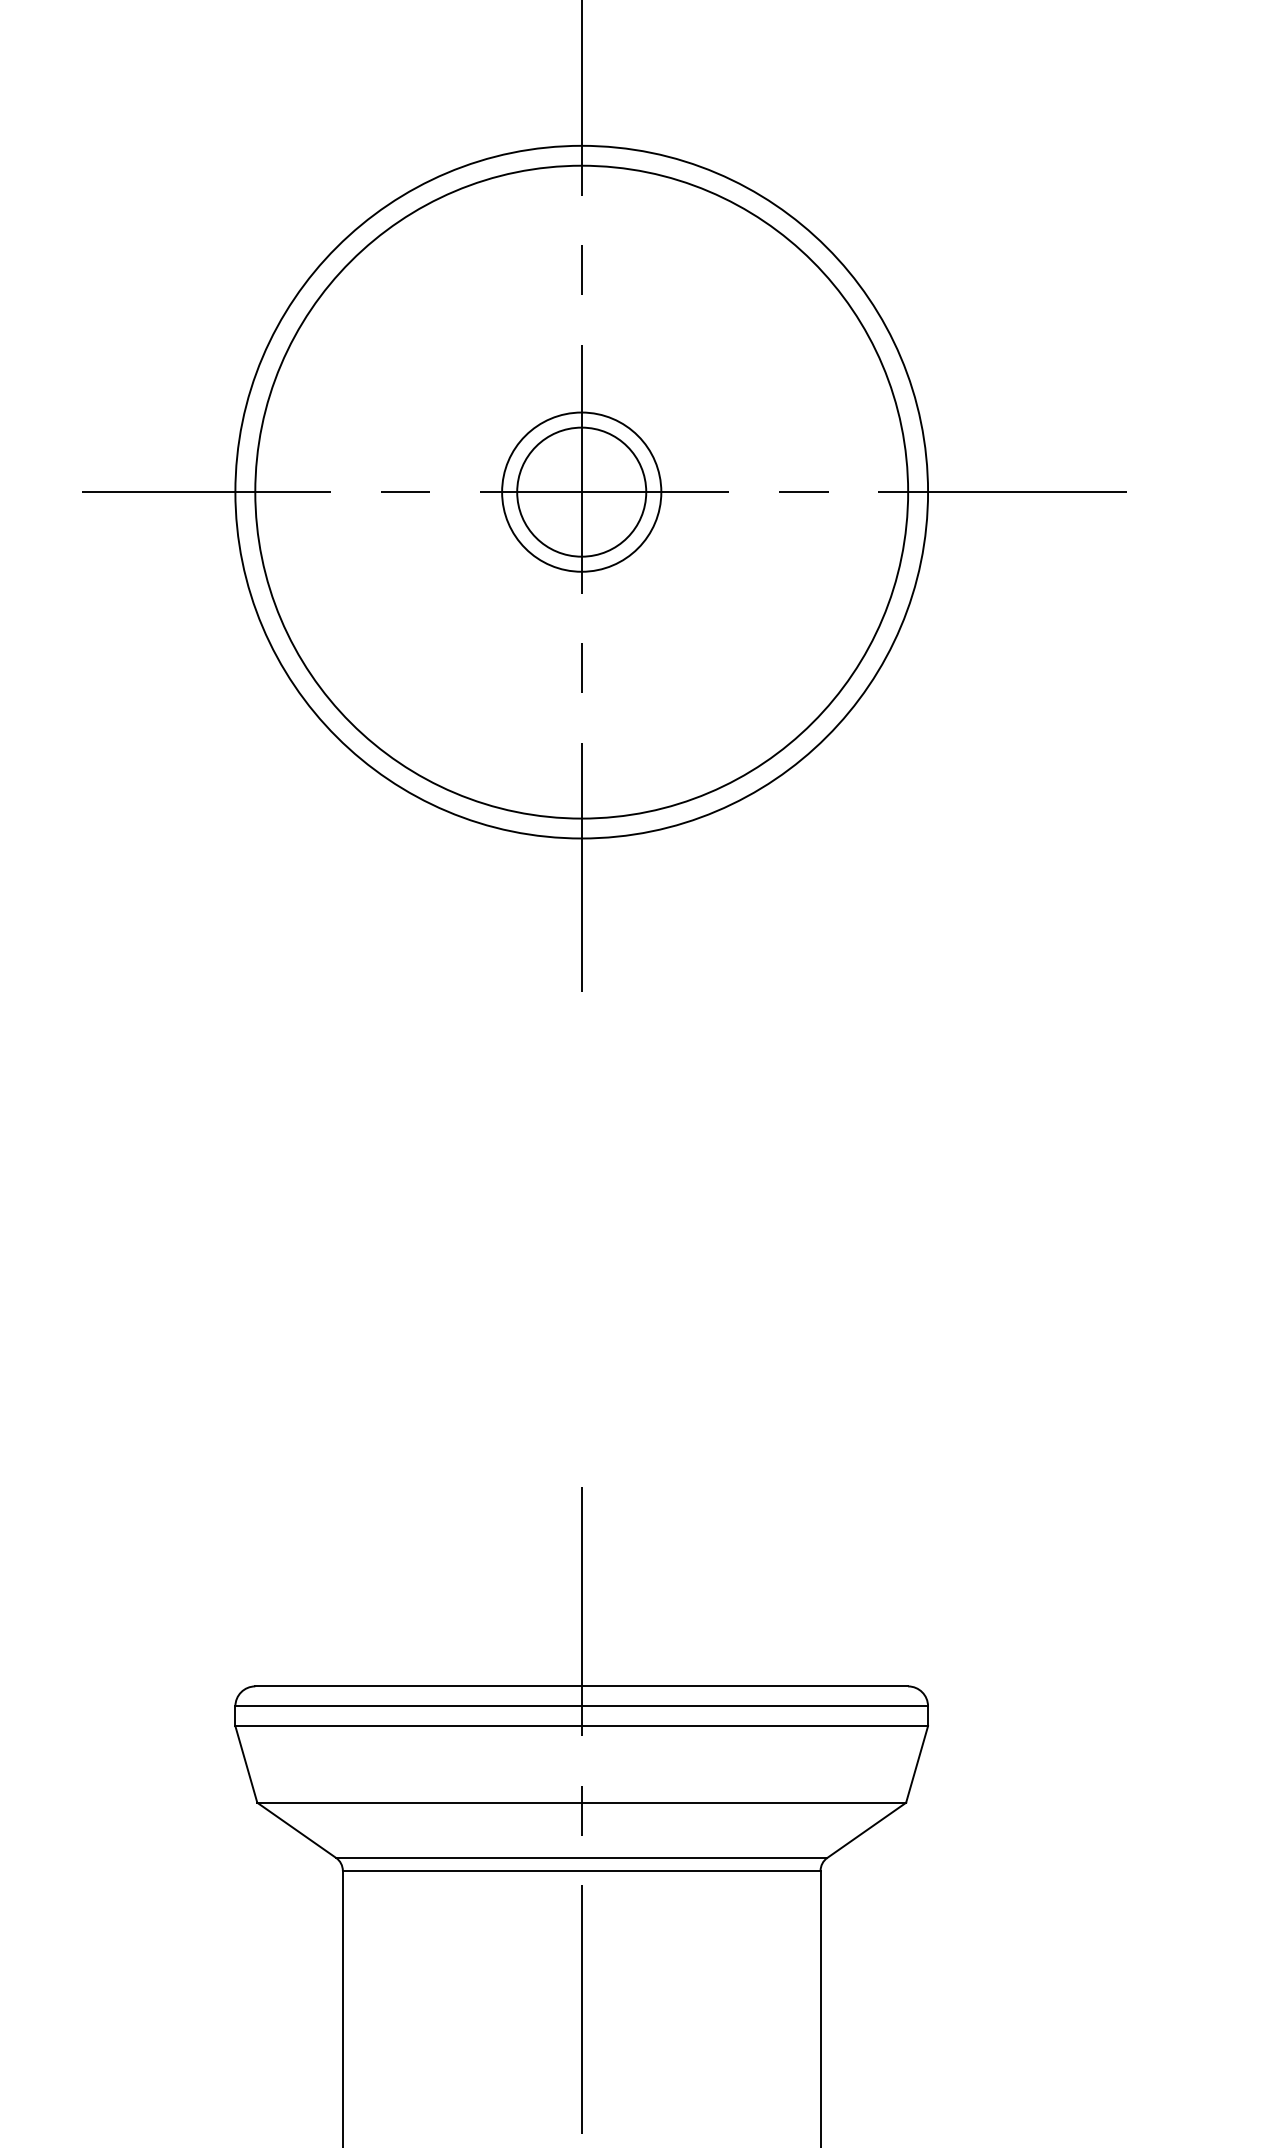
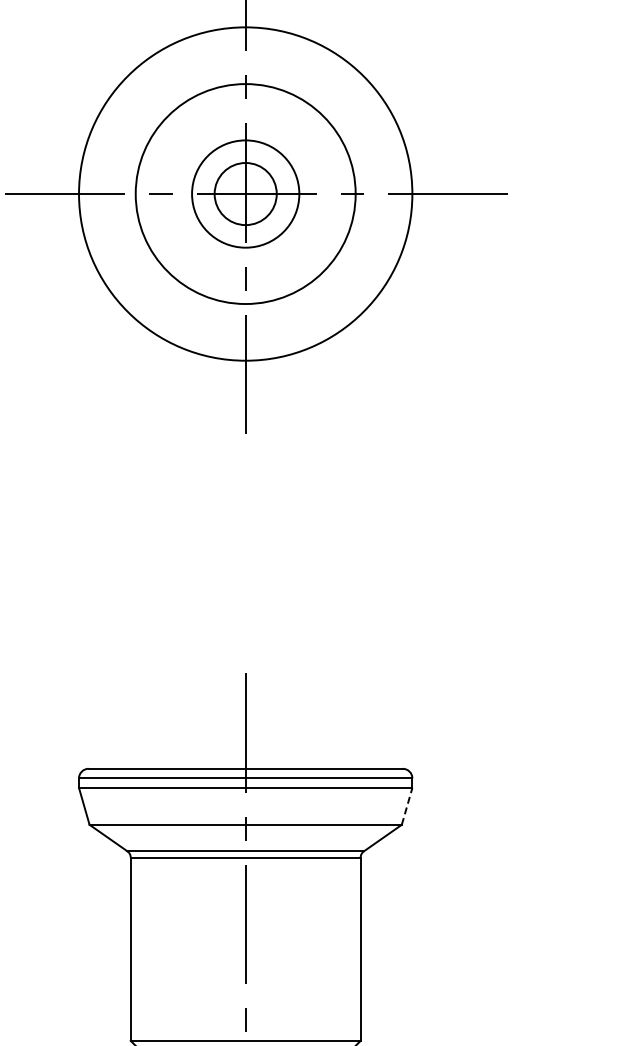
circle: (581, 491) -> (245, 193), size x0.7
circle: (581, 491) -> (245, 193), size x1.4
line: (917, 1762) -> (407, 805), solid -> dashed

